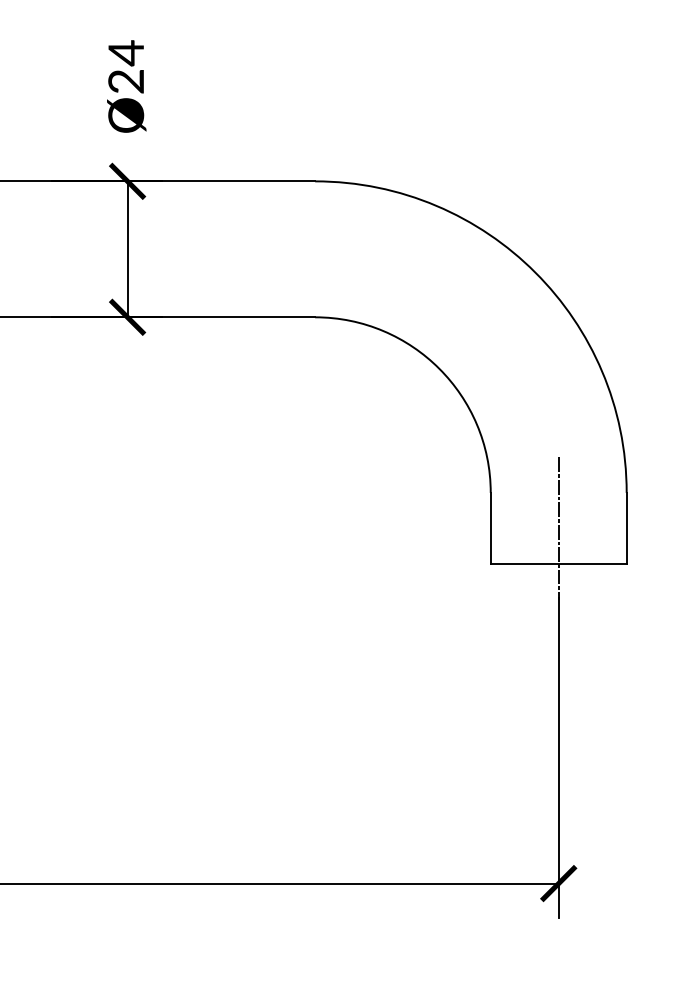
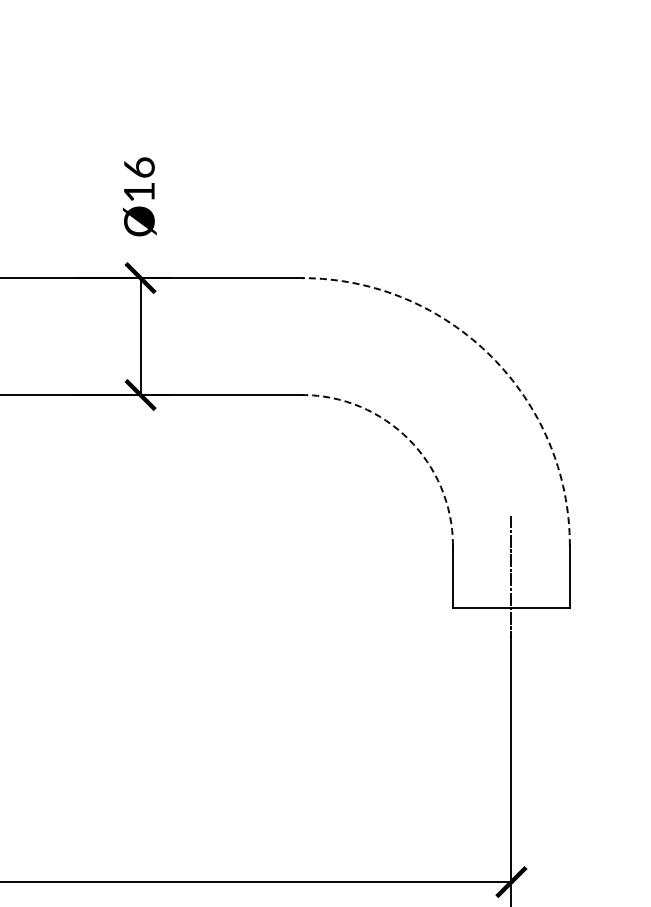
text: (126, 66) -> (139, 179), Ø24 -> Ø16
arc: (535, 272) -> (491, 356), solid -> dashed
arc: (439, 368) -> (408, 439), solid -> dashed

